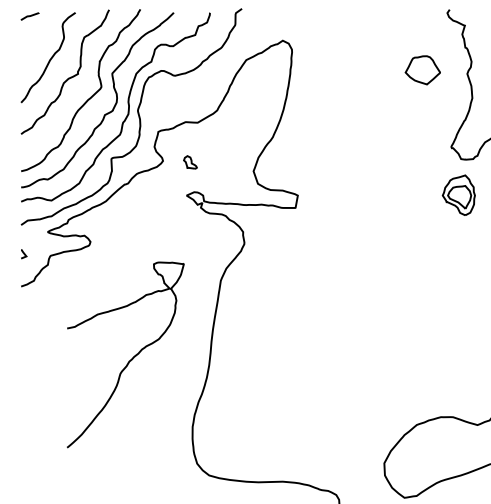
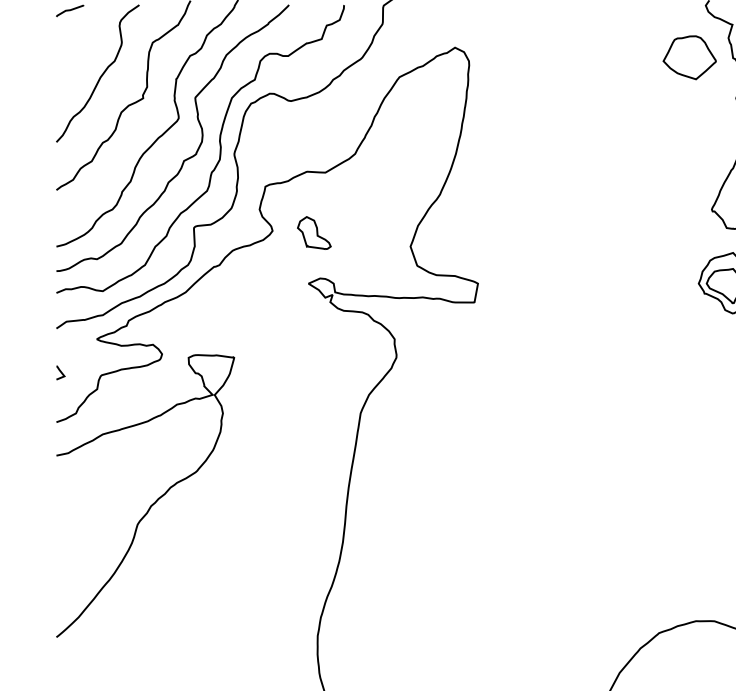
part: (422, 70) -> (689, 58), moved
part: (190, 162) -> (314, 233), size x1.67
curve: (130, 359) -> (152, 502), moved

